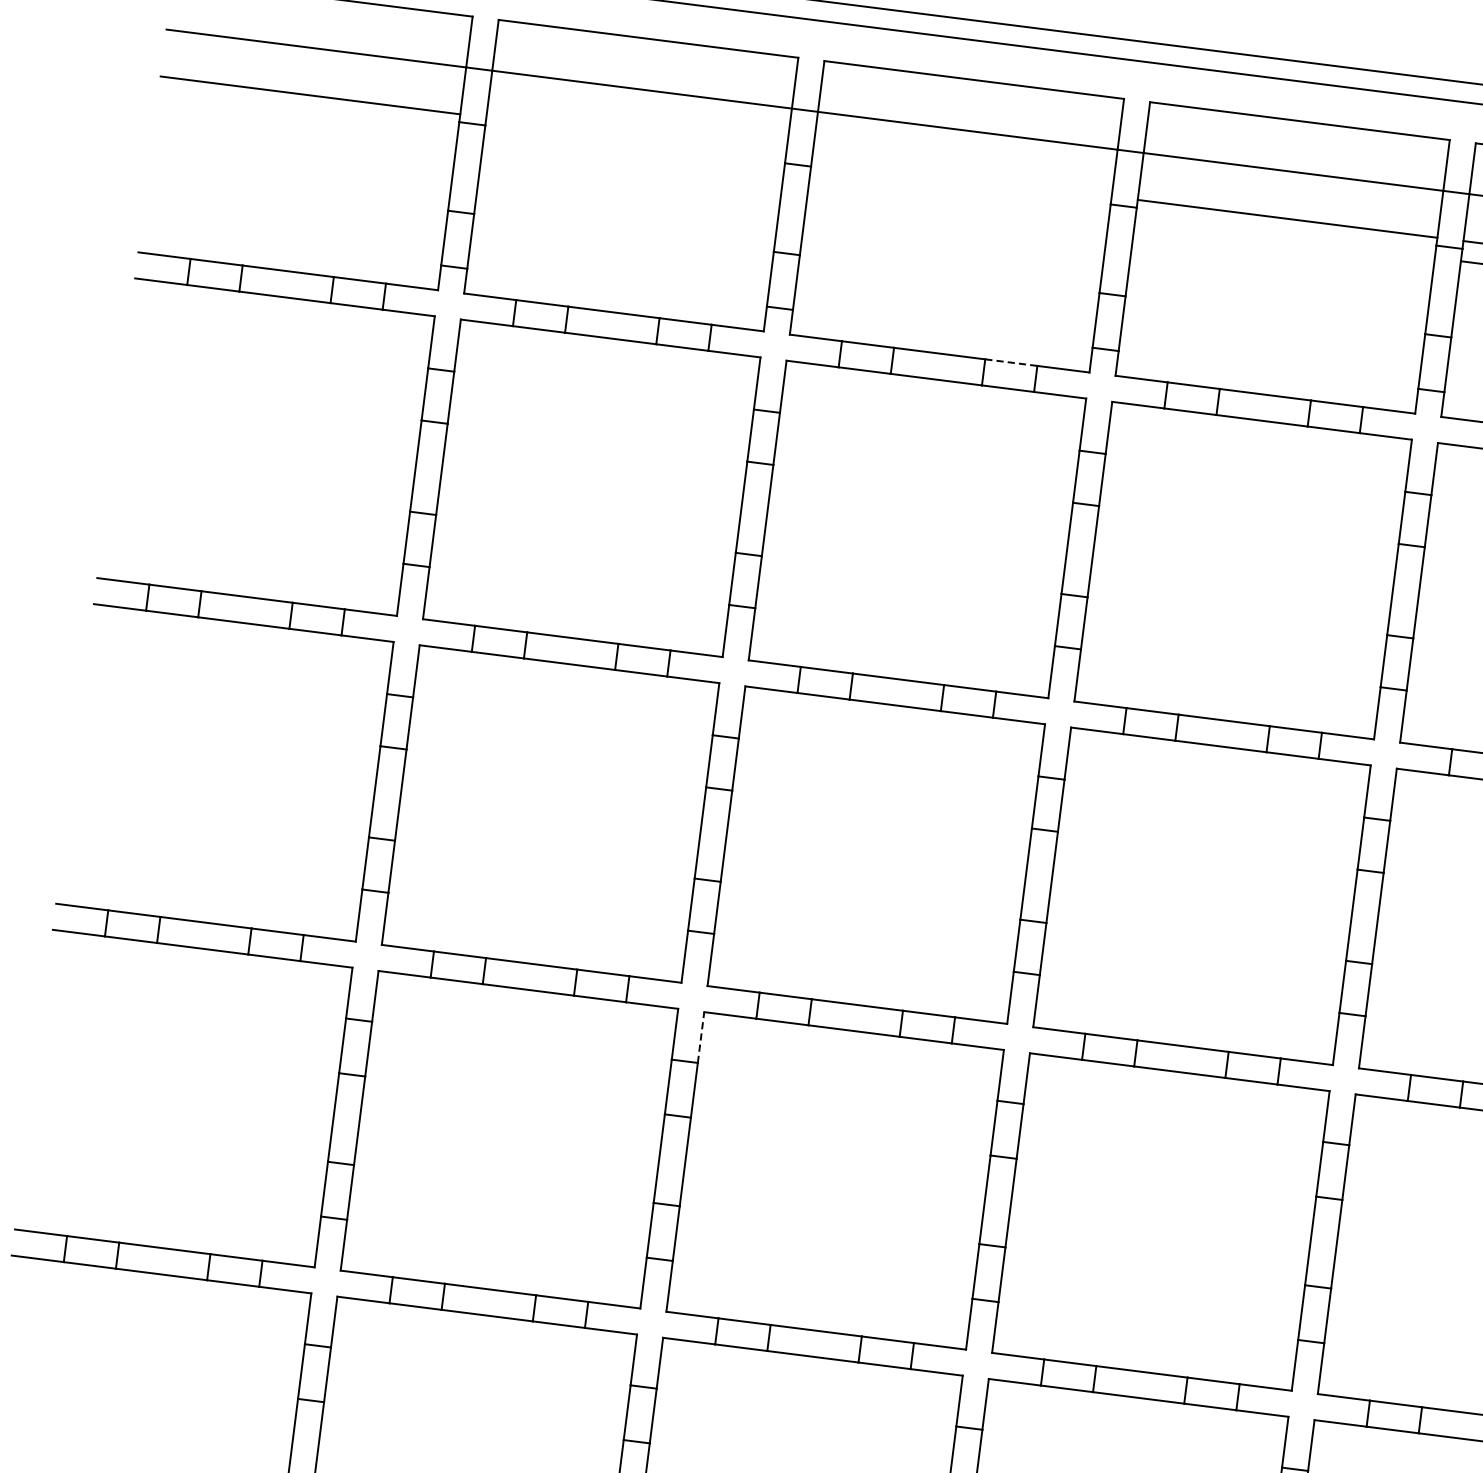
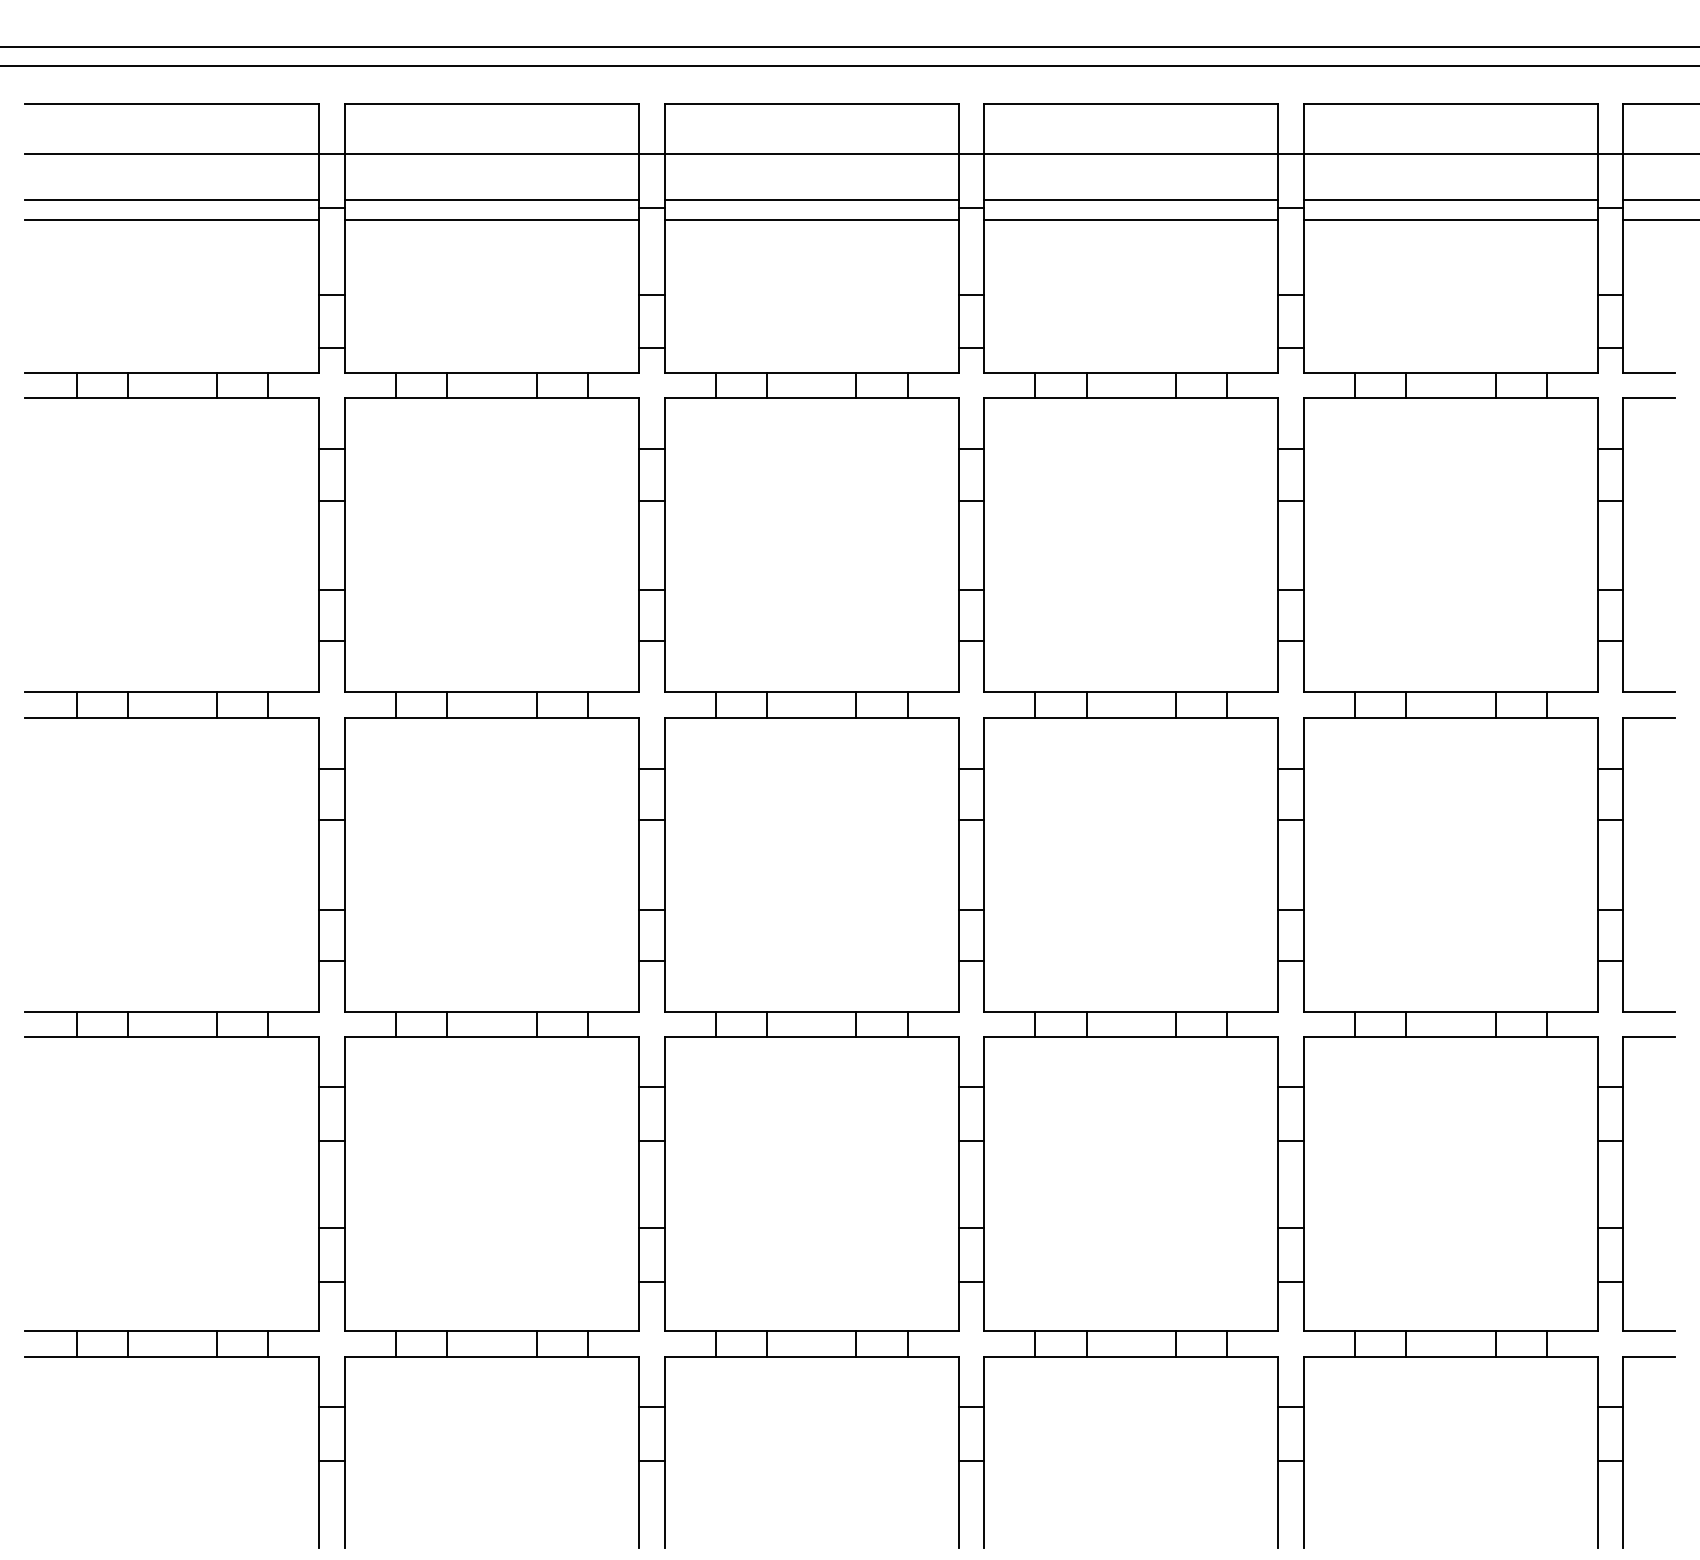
line: (308, 115) -> (172, 219), added
line: (636, 137) -> (492, 200), added
line: (634, 156) -> (492, 219), added
line: (961, 178) -> (811, 200), added
line: (959, 197) -> (811, 219), added
line: (1285, 238) -> (1131, 219), added
line: (1010, 362) -> (881, 372), dashed -> solid
line: (700, 1037) -> (664, 1062), dashed -> solid

